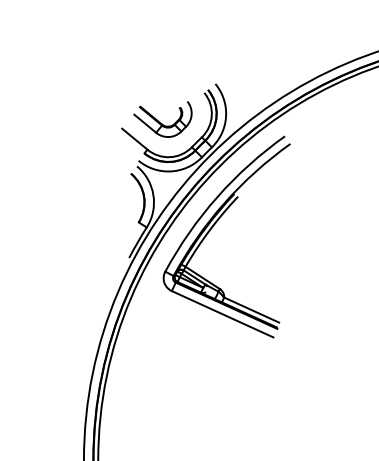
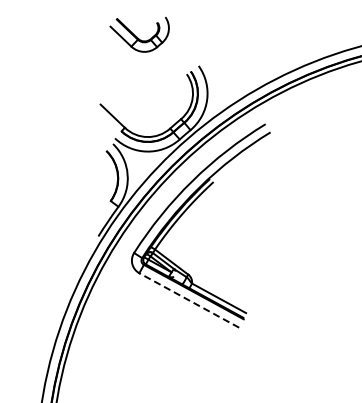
part: (162, 119) -> (138, 33), moved
line: (222, 314) -> (189, 300), solid -> dashed

